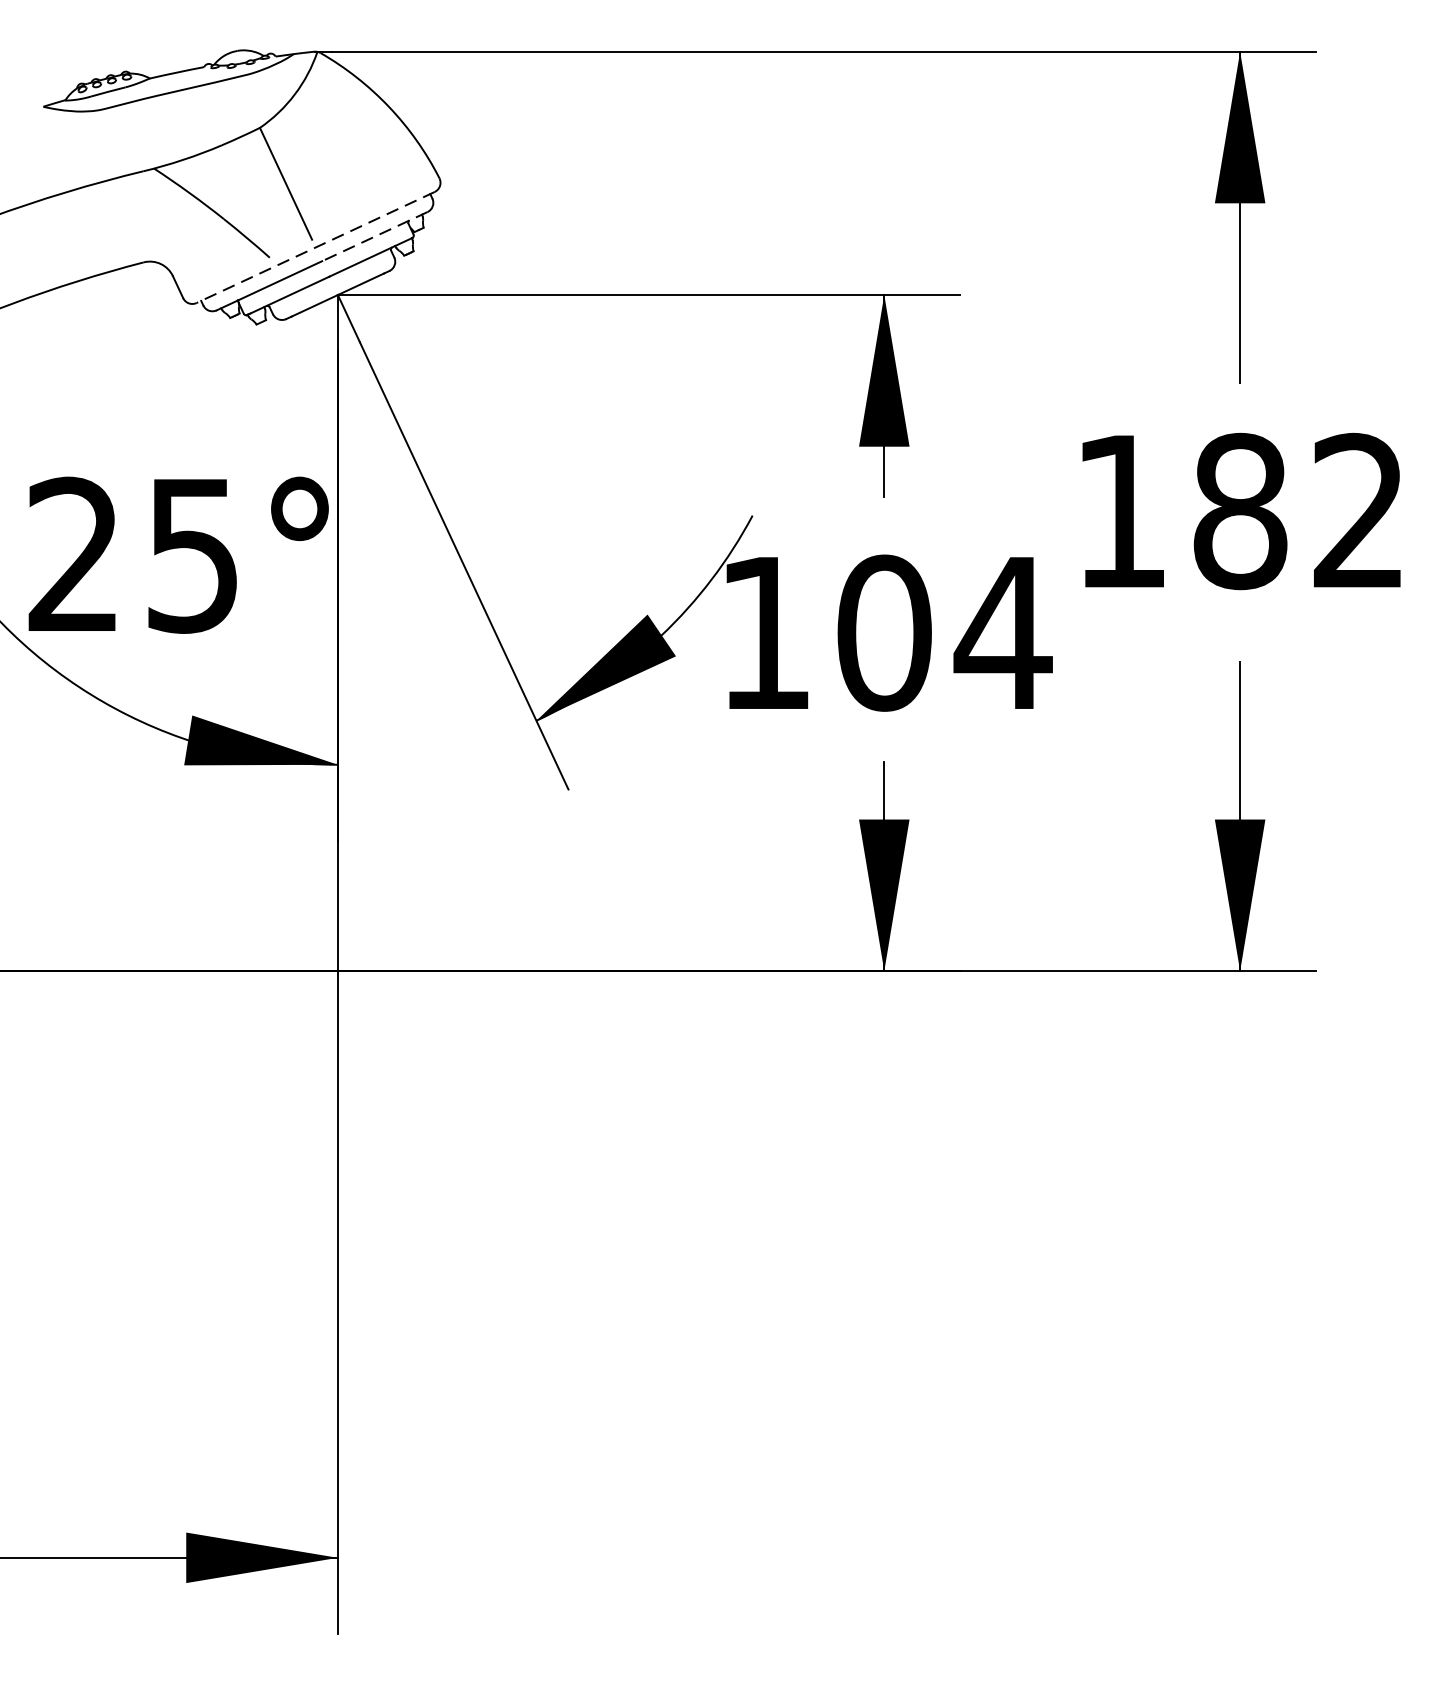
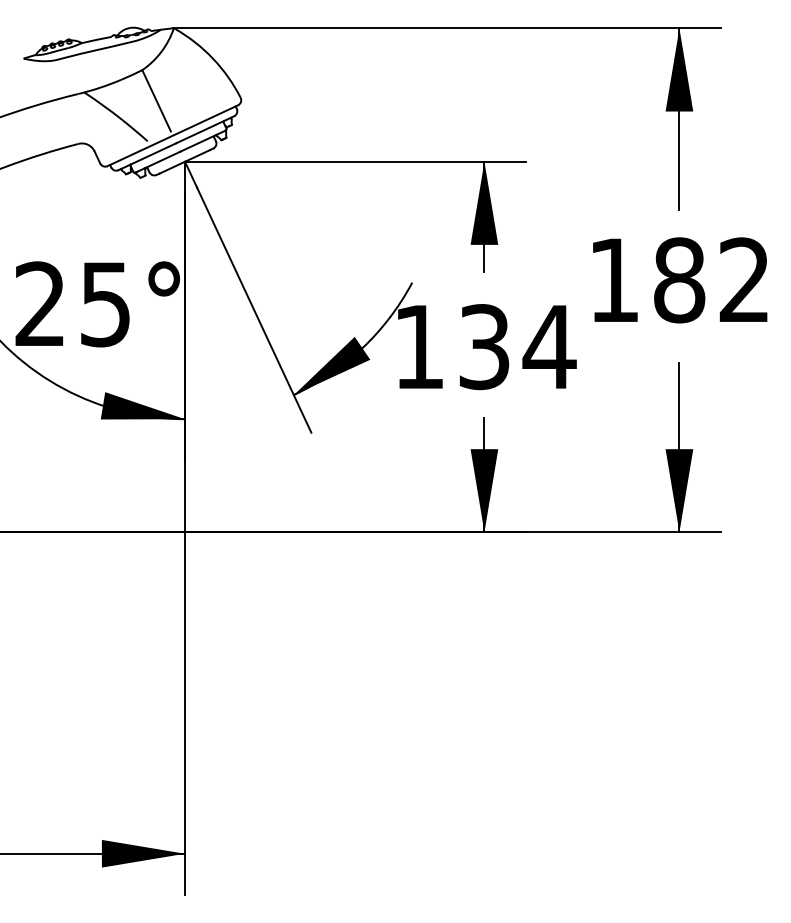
line: (375, 236) -> (205, 129), dashed -> solid
line: (315, 247) -> (172, 135), dashed -> solid
text: (884, 633) -> (484, 347), 104 -> 134

